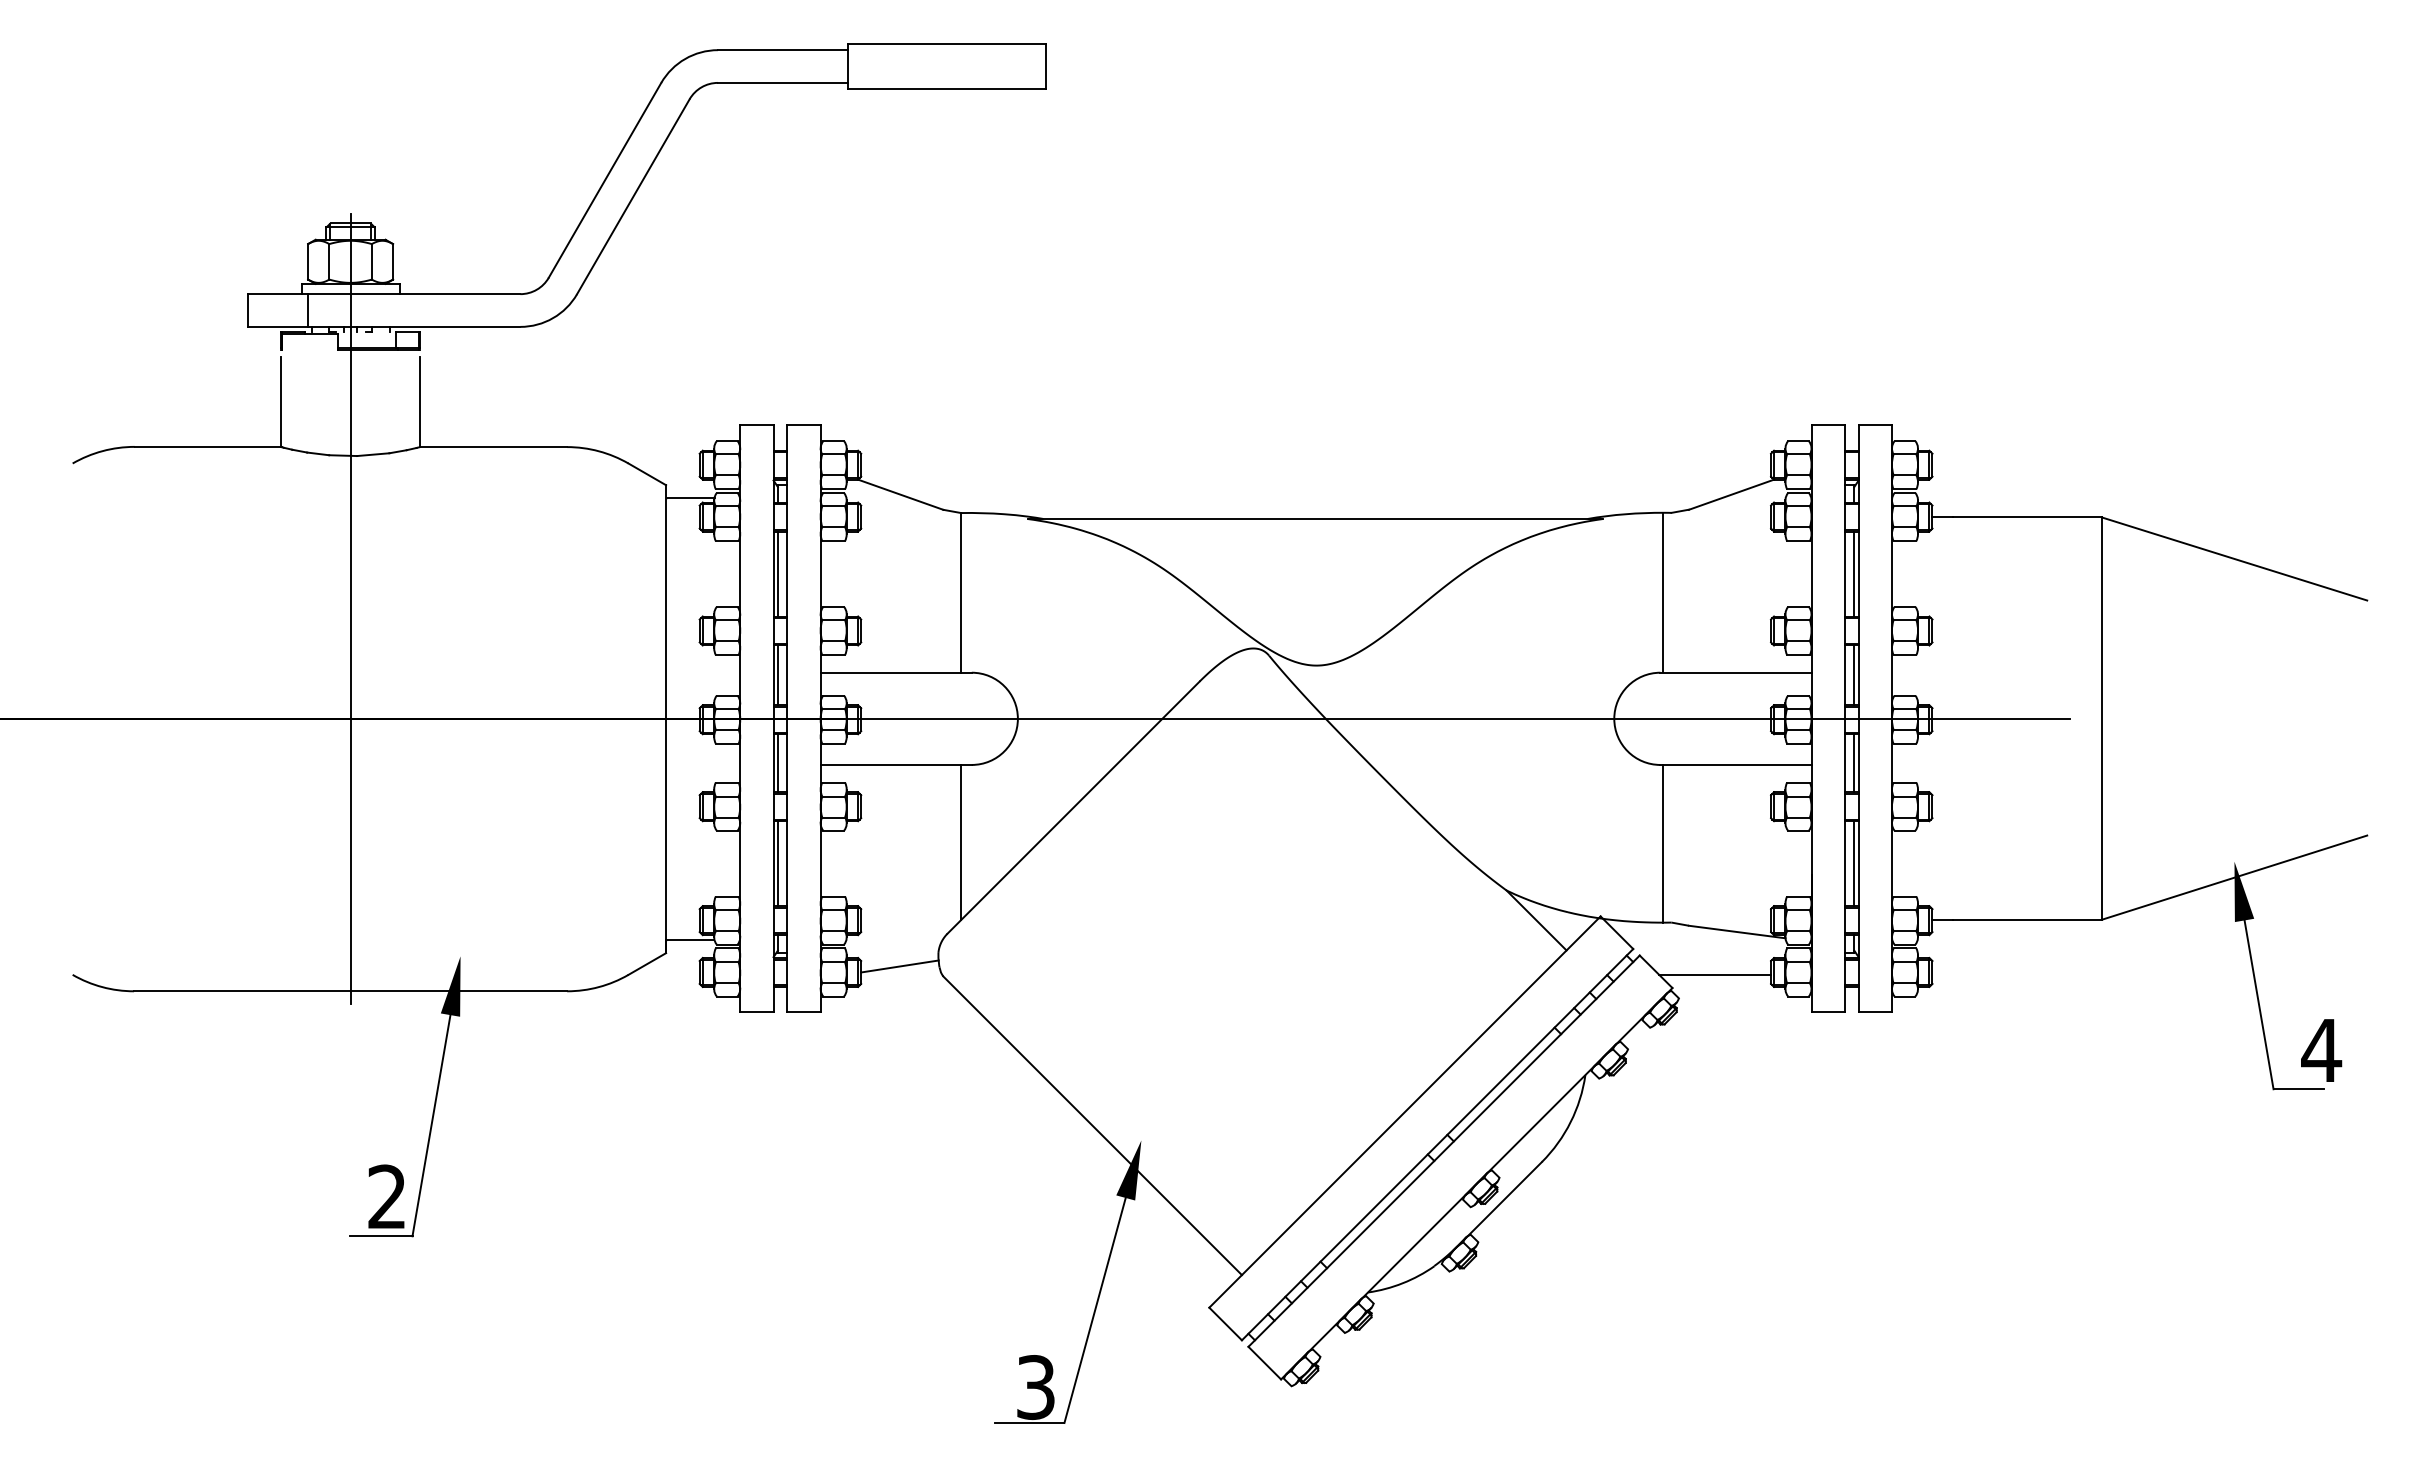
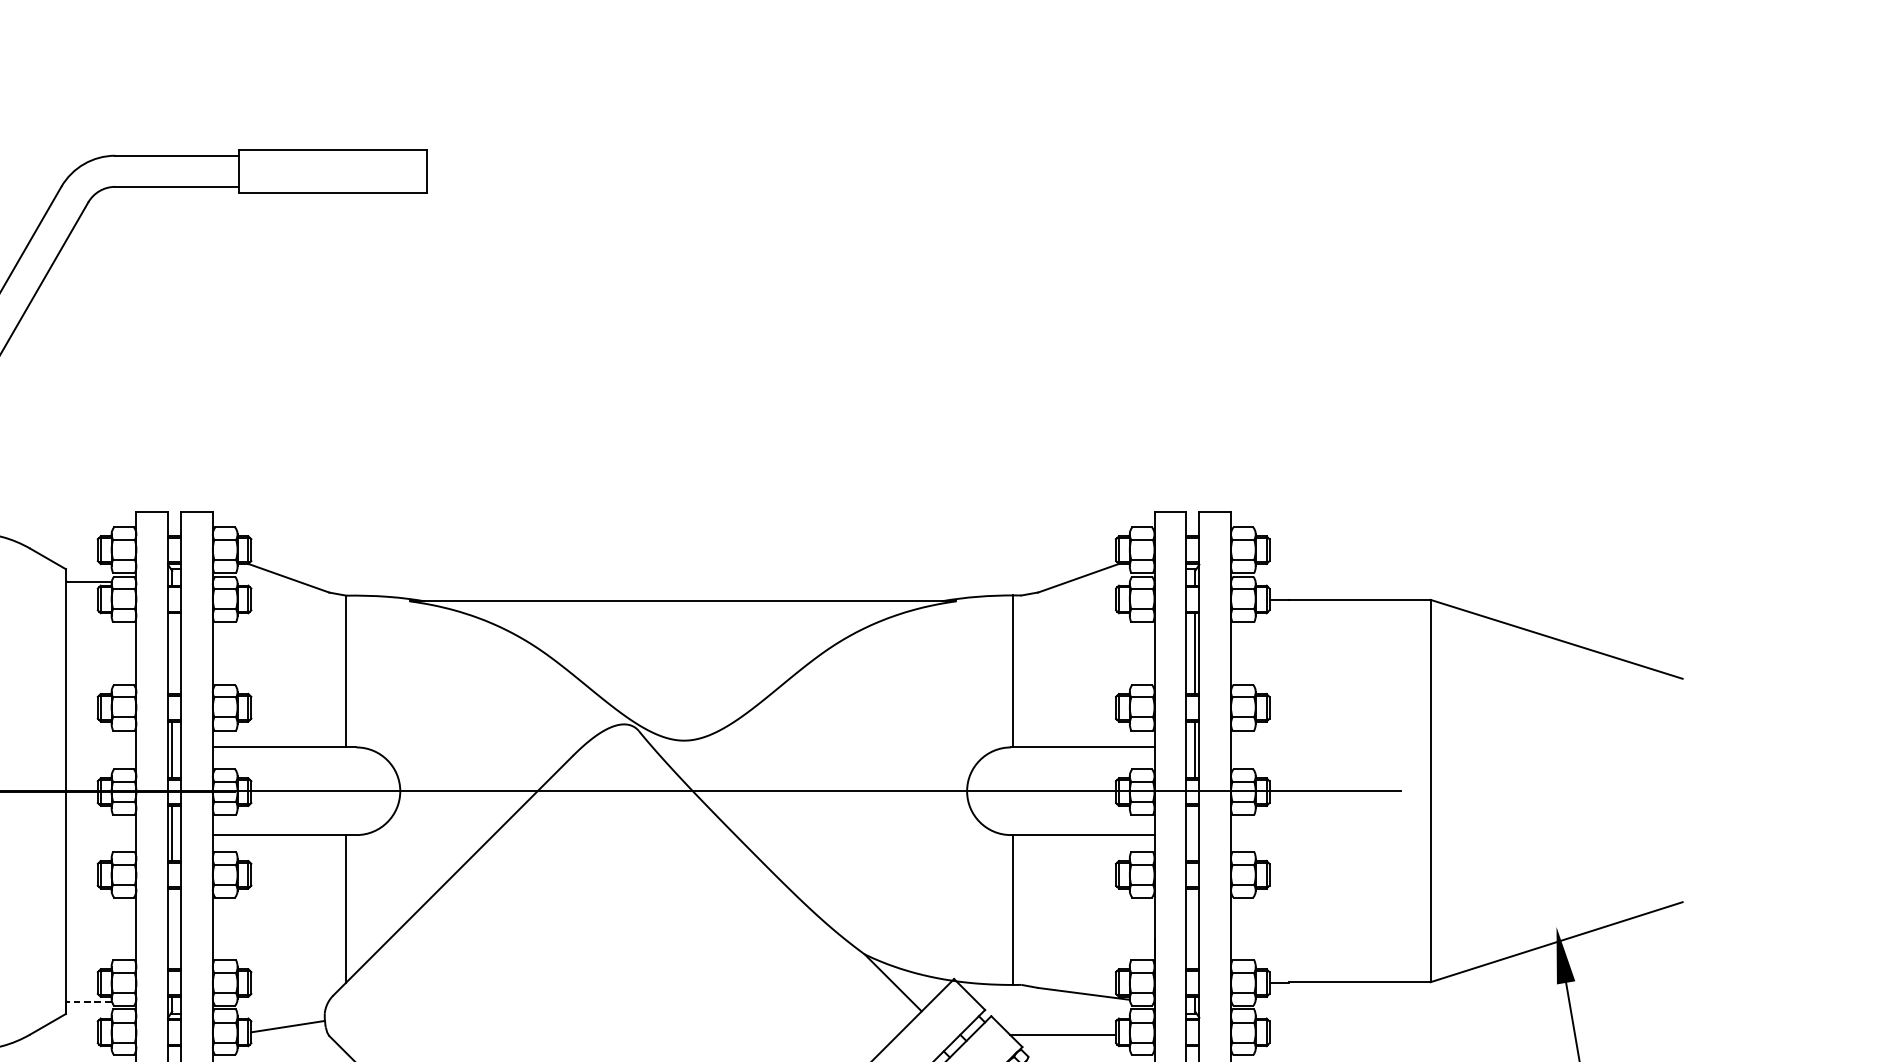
line: (778, 573) -> (172, 653), removed
line: (1854, 763) -> (1195, 833), removed
line: (778, 863) -> (172, 928), removed
line: (1854, 863) -> (1195, 928), removed
line: (690, 940) -> (89, 1001), solid -> dashed

